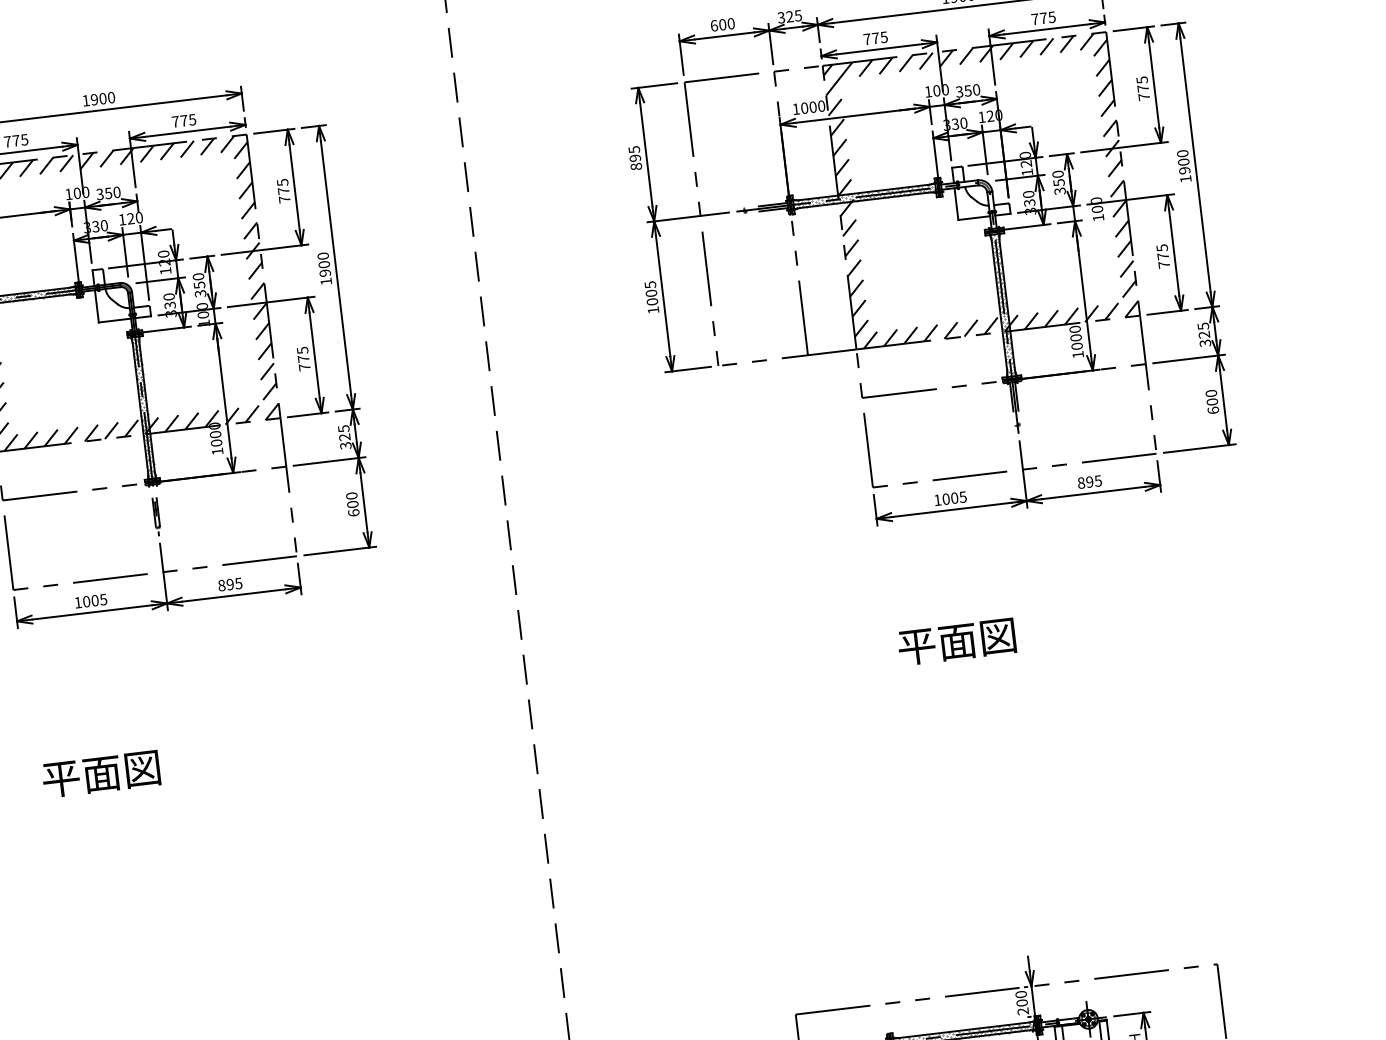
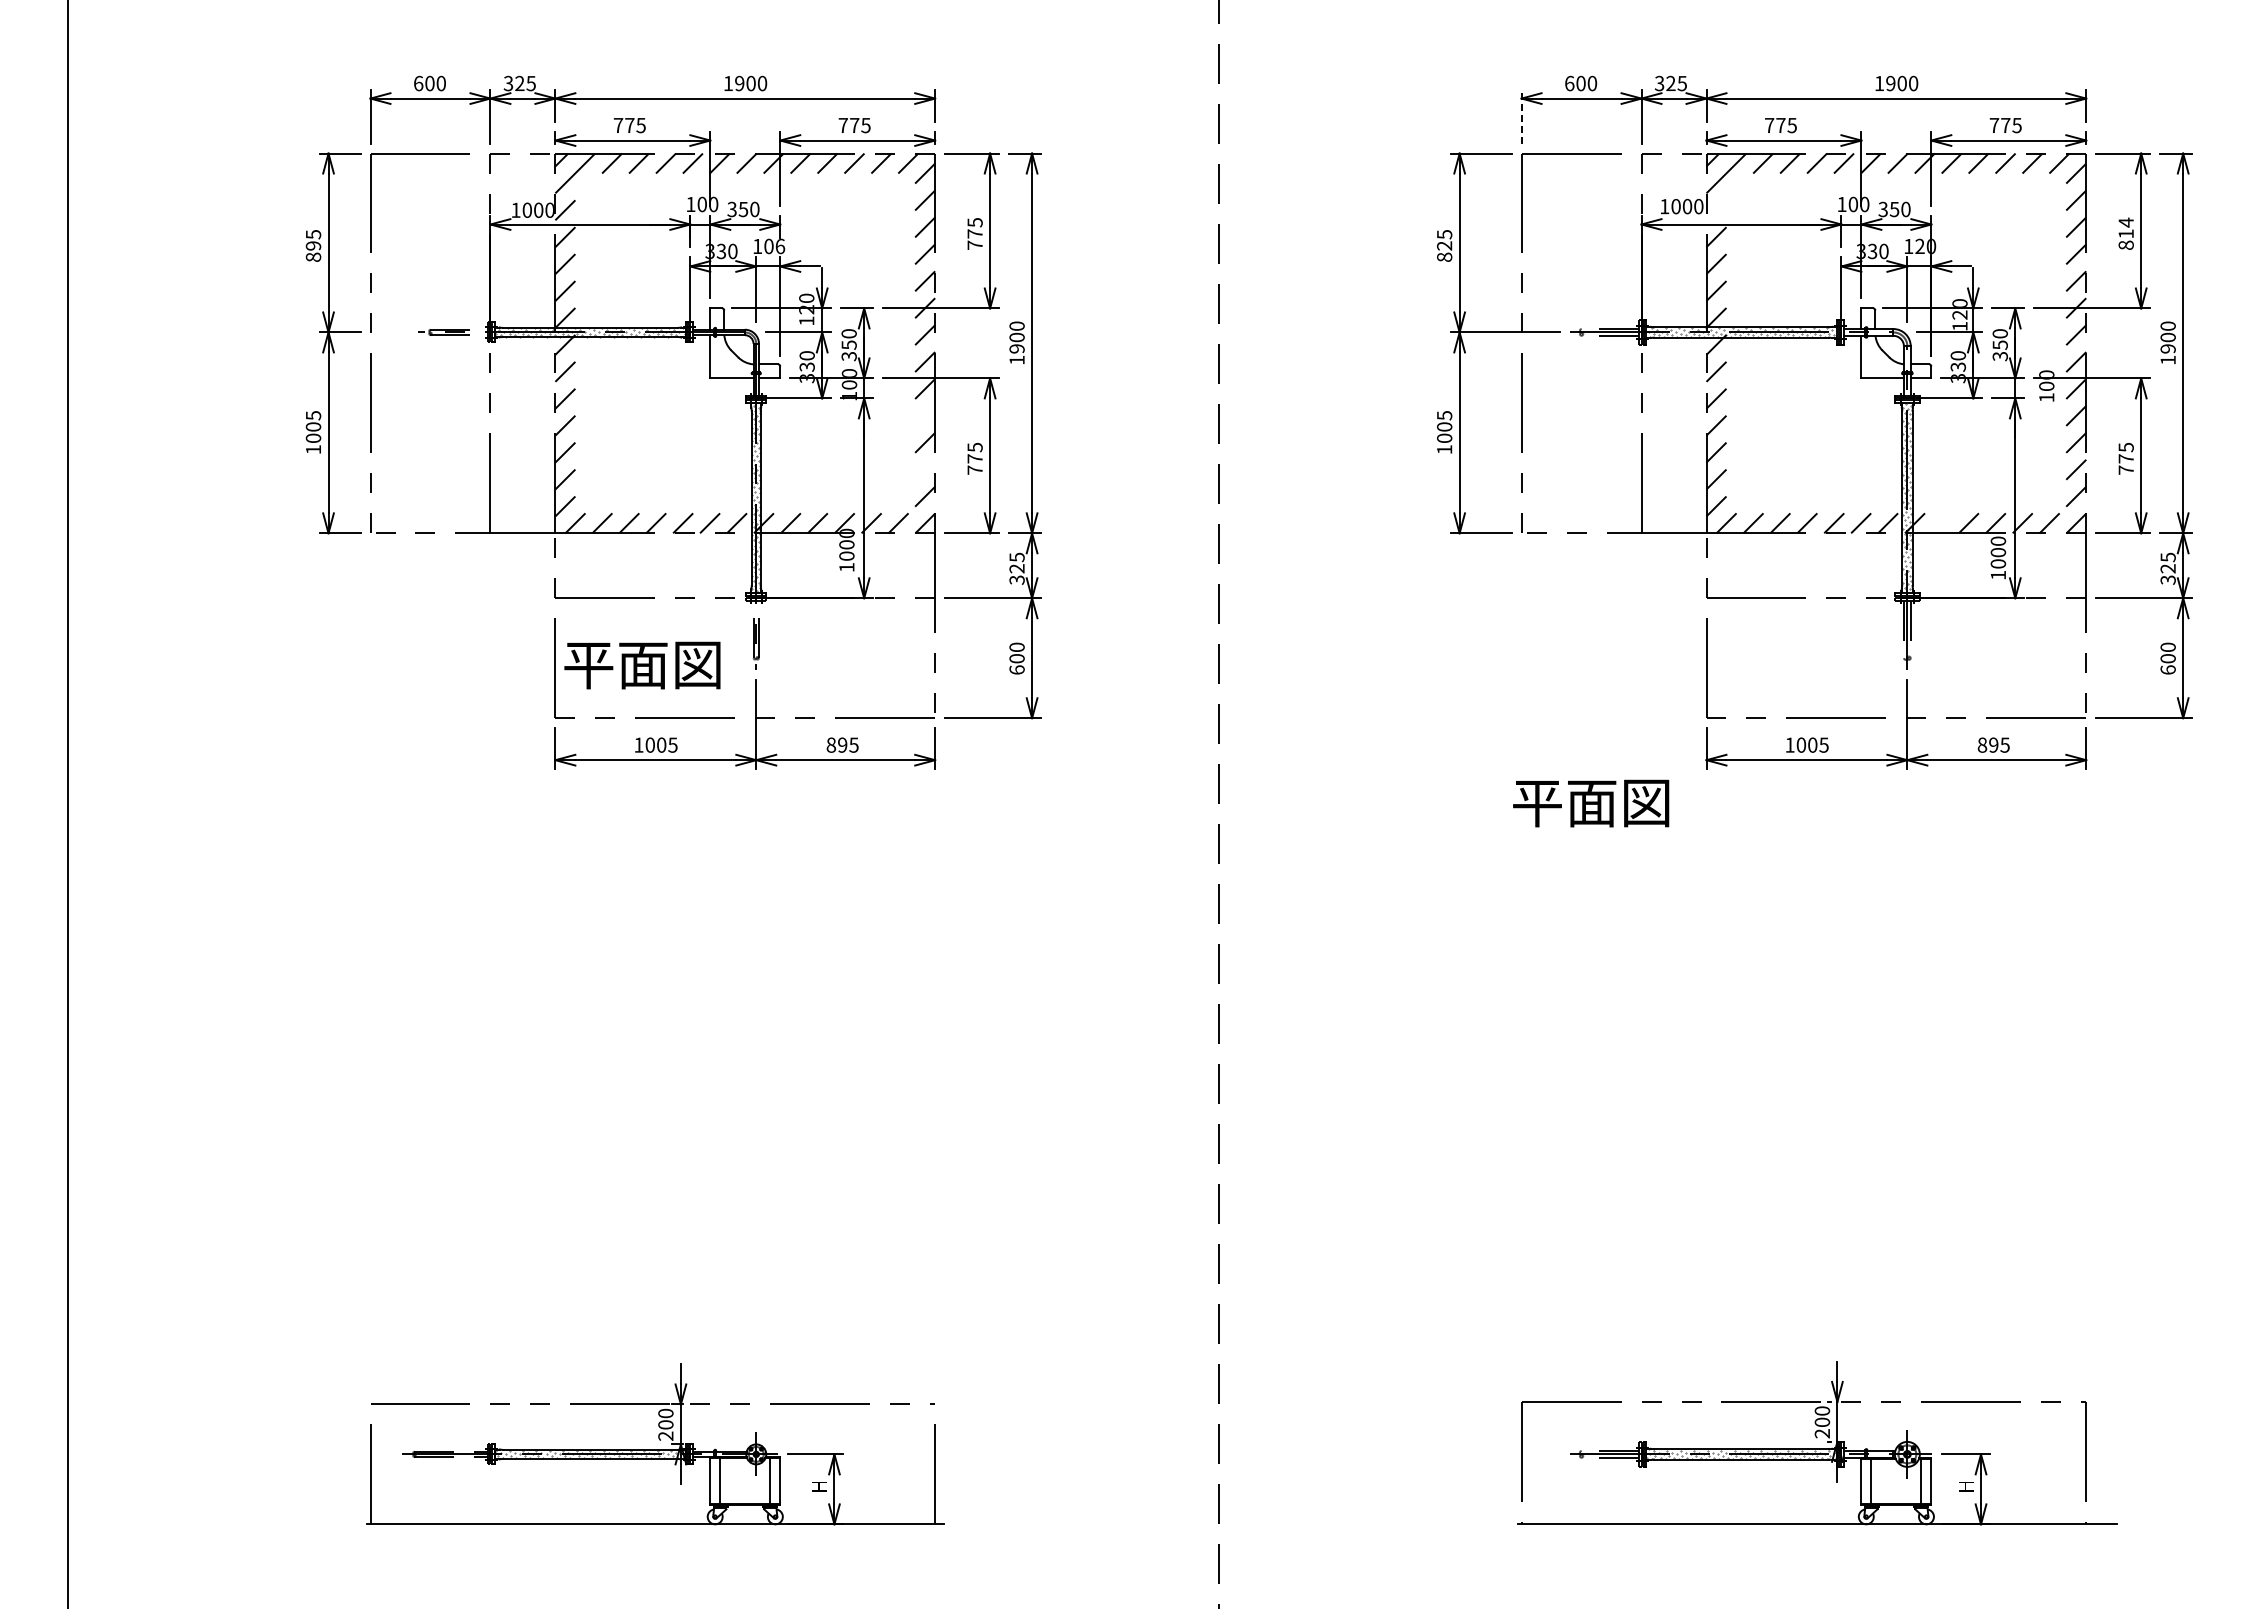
line: (681, 54) -> (1521, 116), solid -> dashed
text: (1142, 88) -> (2125, 233), 775 -> 814
line: (835, 107) -> (1716, 210), removed
text: (635, 157) -> (1444, 245), 895 -> 825
text: (135, 218) -> (774, 246), 120 -> 106
line: (1031, 321) -> (1941, 523), removed
line: (262, 331) -> (925, 415), removed
line: (267, 371) -> (925, 469), removed
text: (957, 642) -> (1591, 803), moved
text: (101, 774) -> (642, 665), moved

